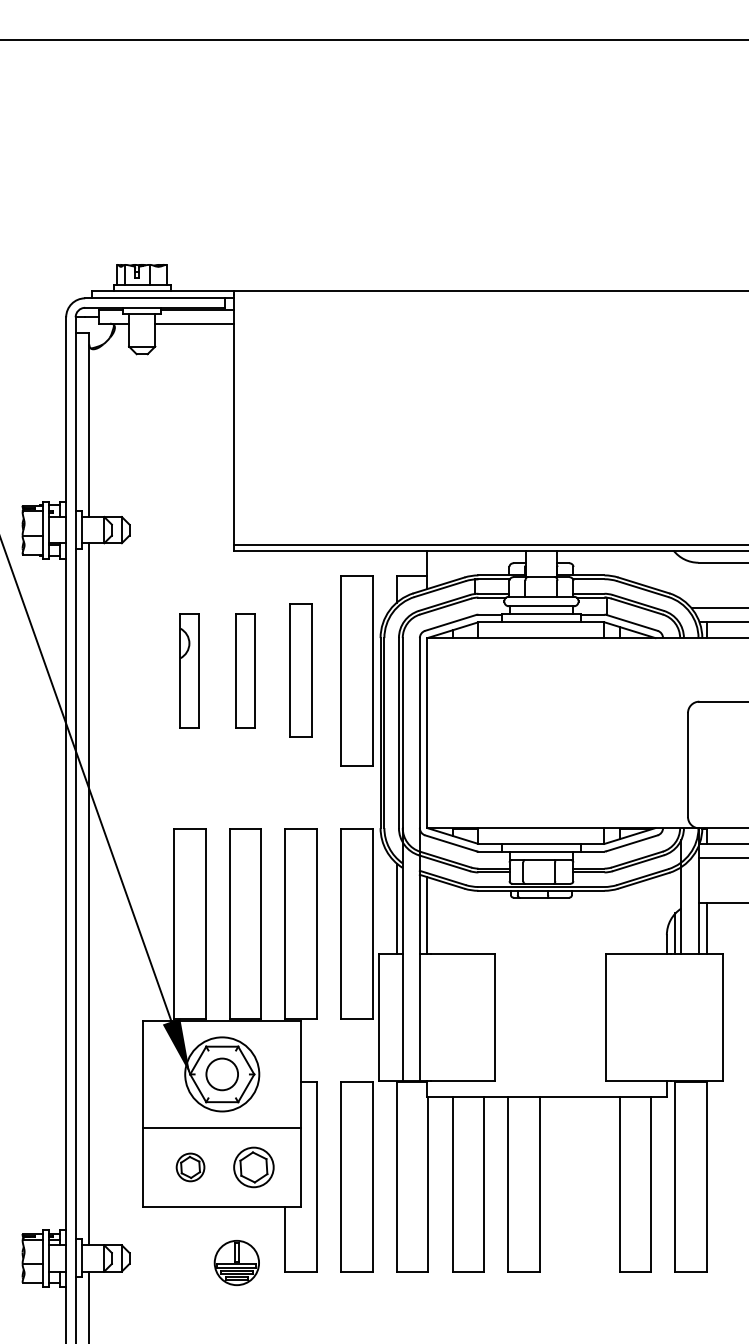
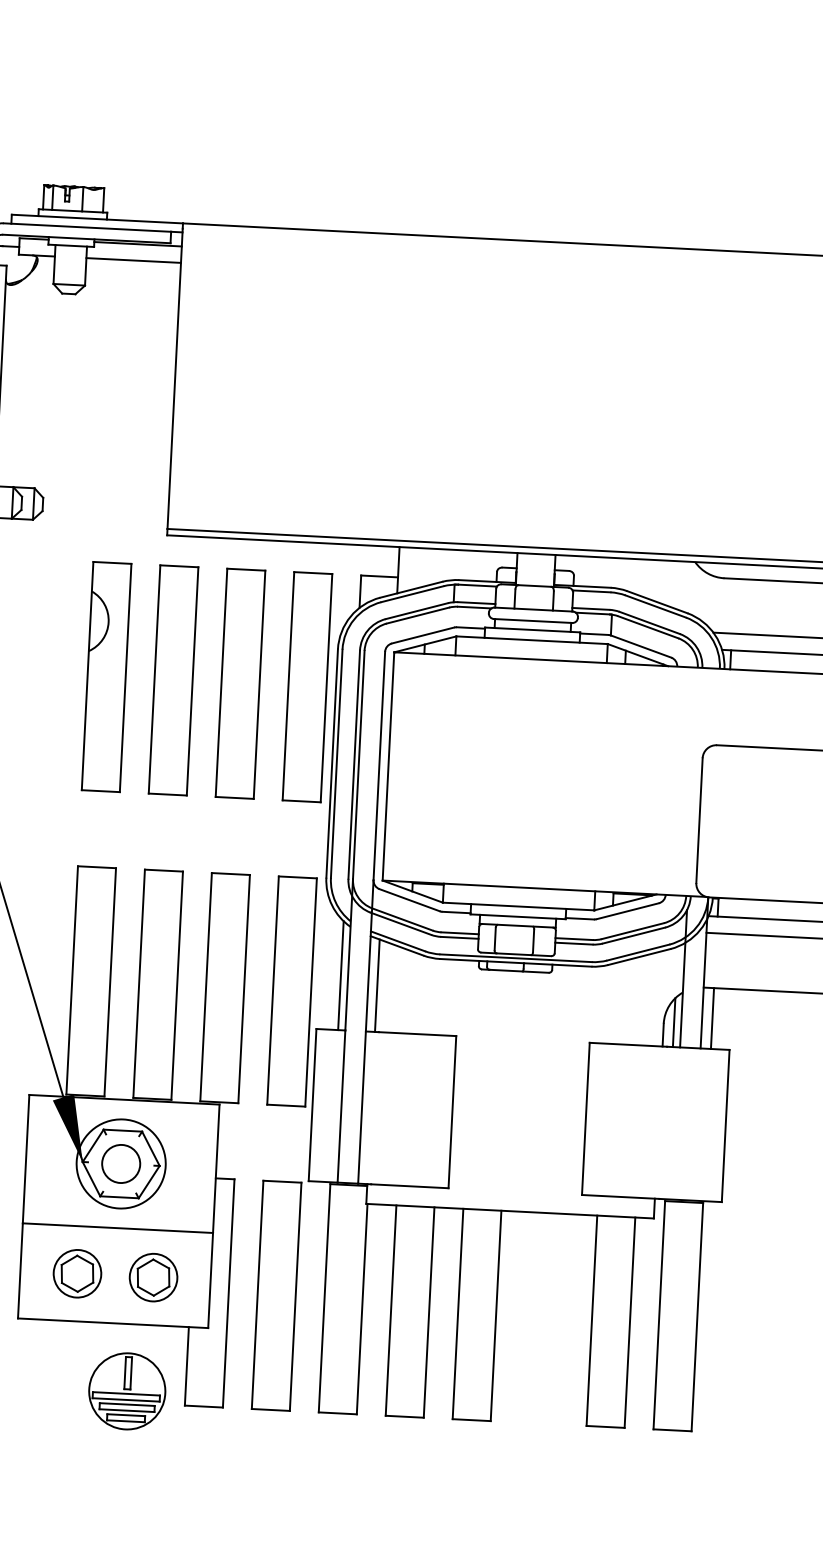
part: (189, 670) -> (106, 676), size x1.67
part: (245, 670) -> (173, 680), size x1.67
part: (300, 670) -> (239, 683), size x1.43
part: (190, 1167) -> (77, 1273), size x1.43
part: (236, 1262) -> (126, 1390), size x1.43

